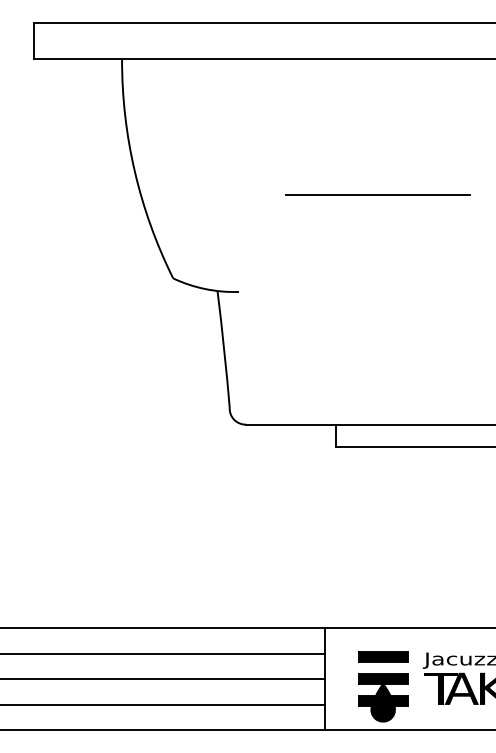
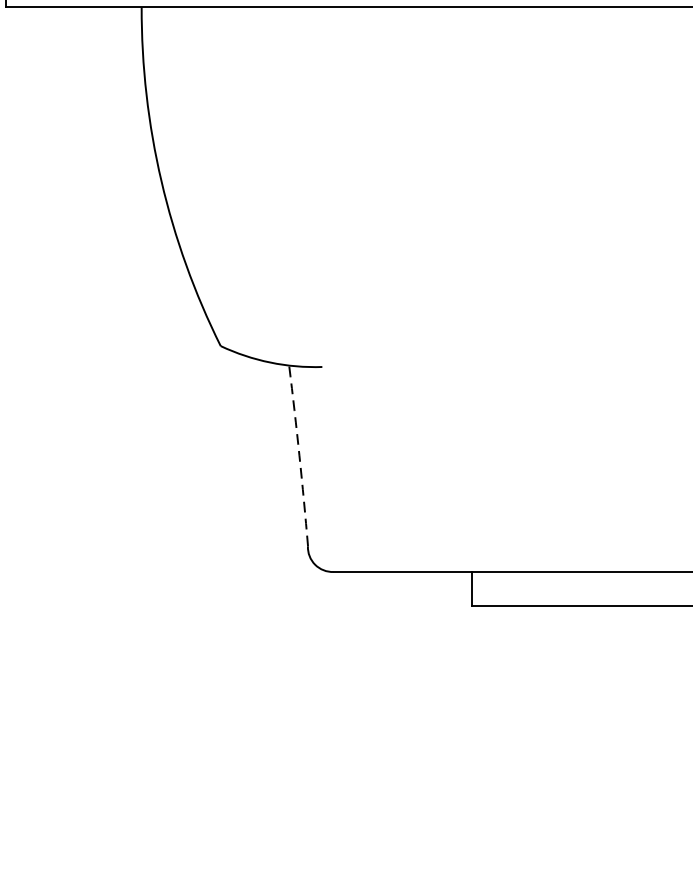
line: (377, 194) -> (536, 216), removed
arc: (224, 349) -> (299, 455), solid -> dashed

